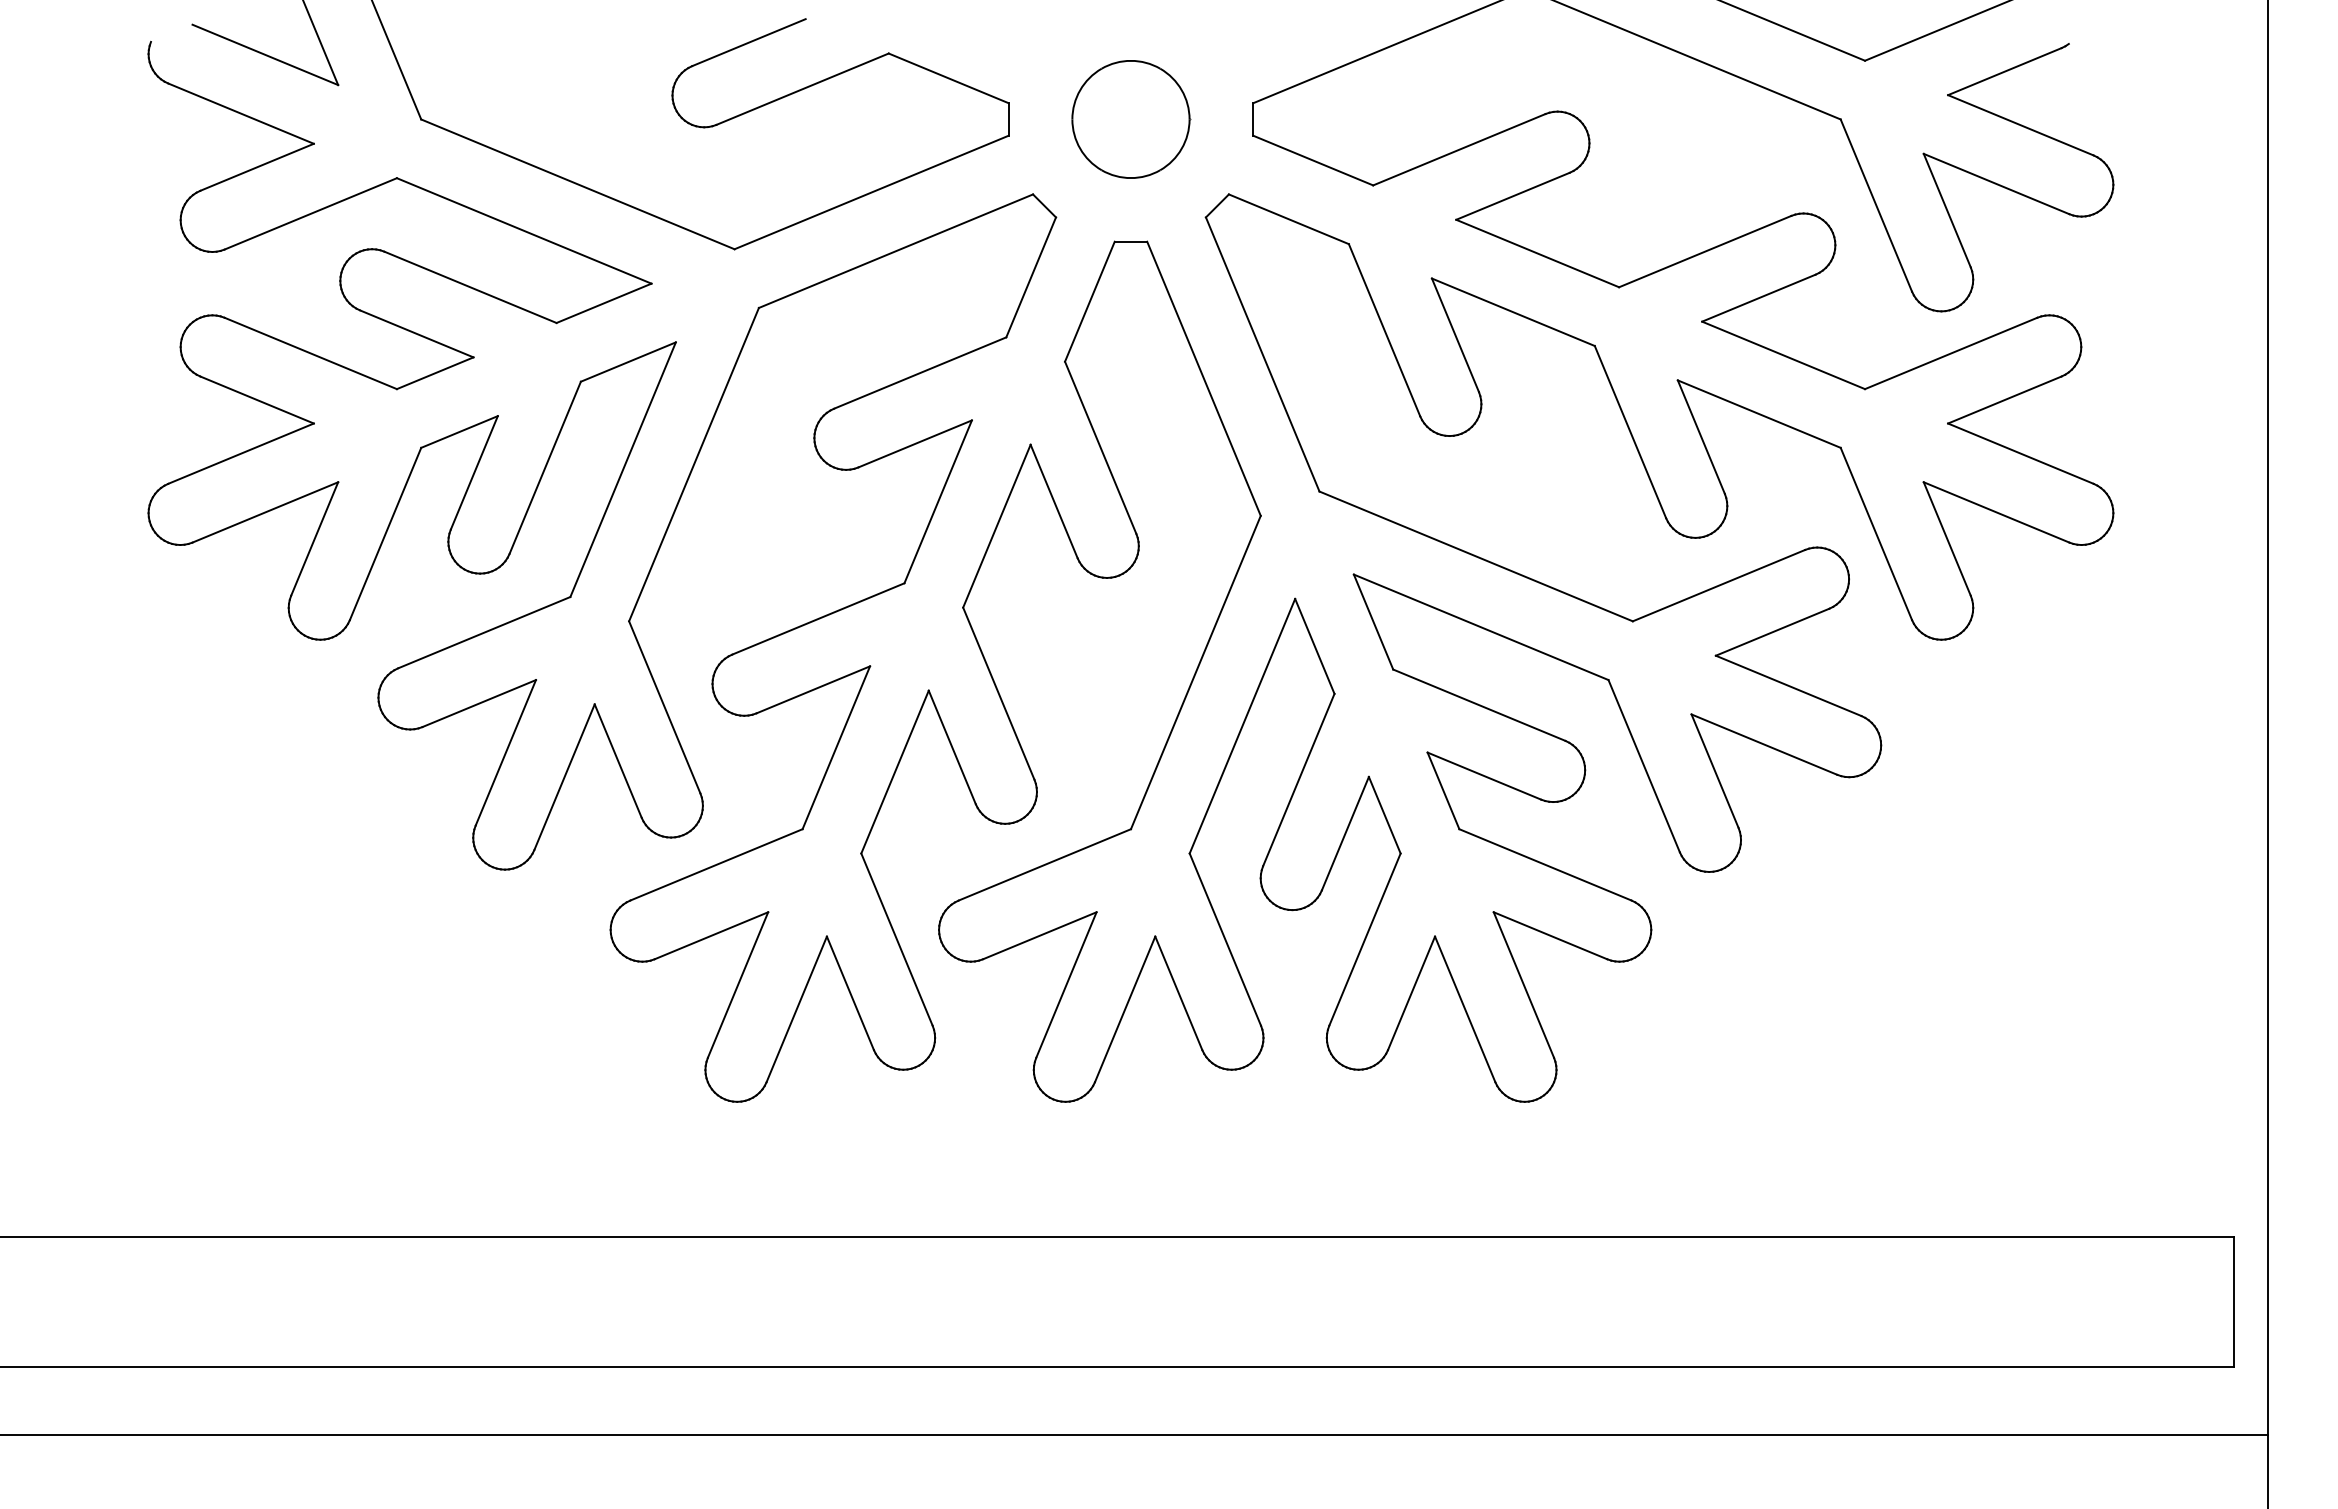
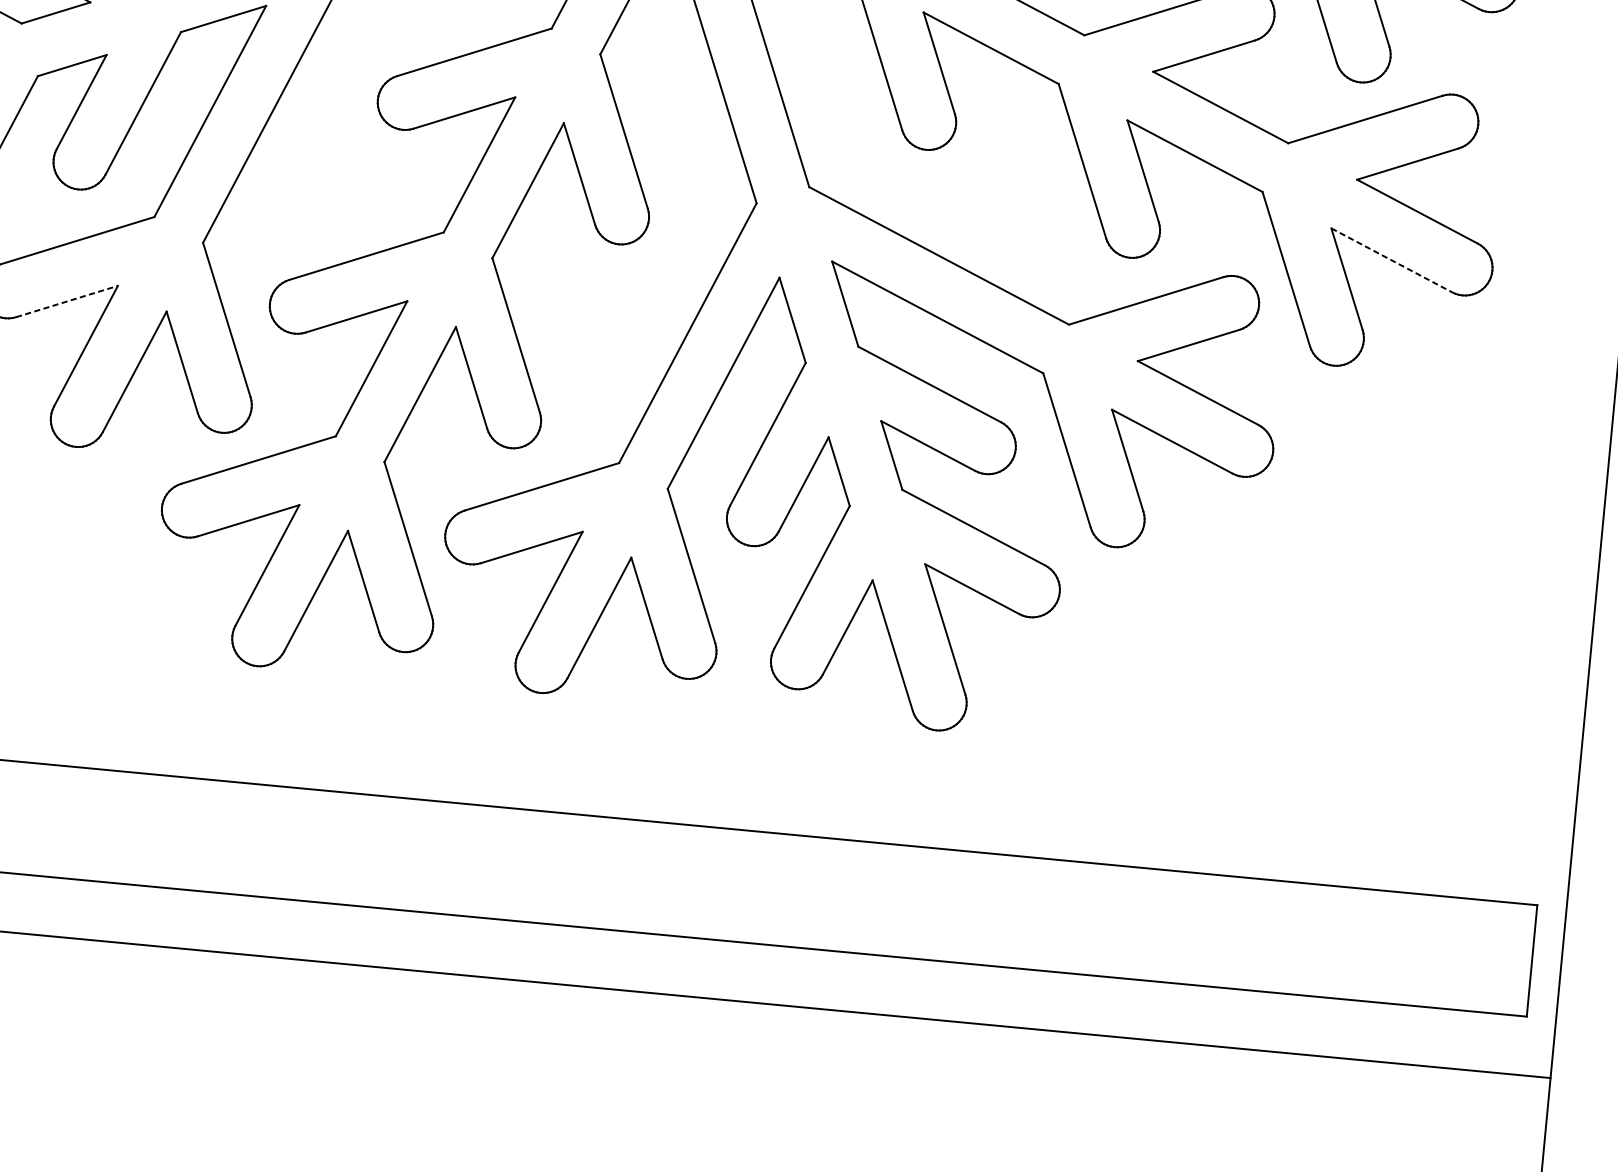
line: (1996, 512) -> (1391, 260), solid -> dashed
line: (479, 703) -> (67, 301), solid -> dashed

